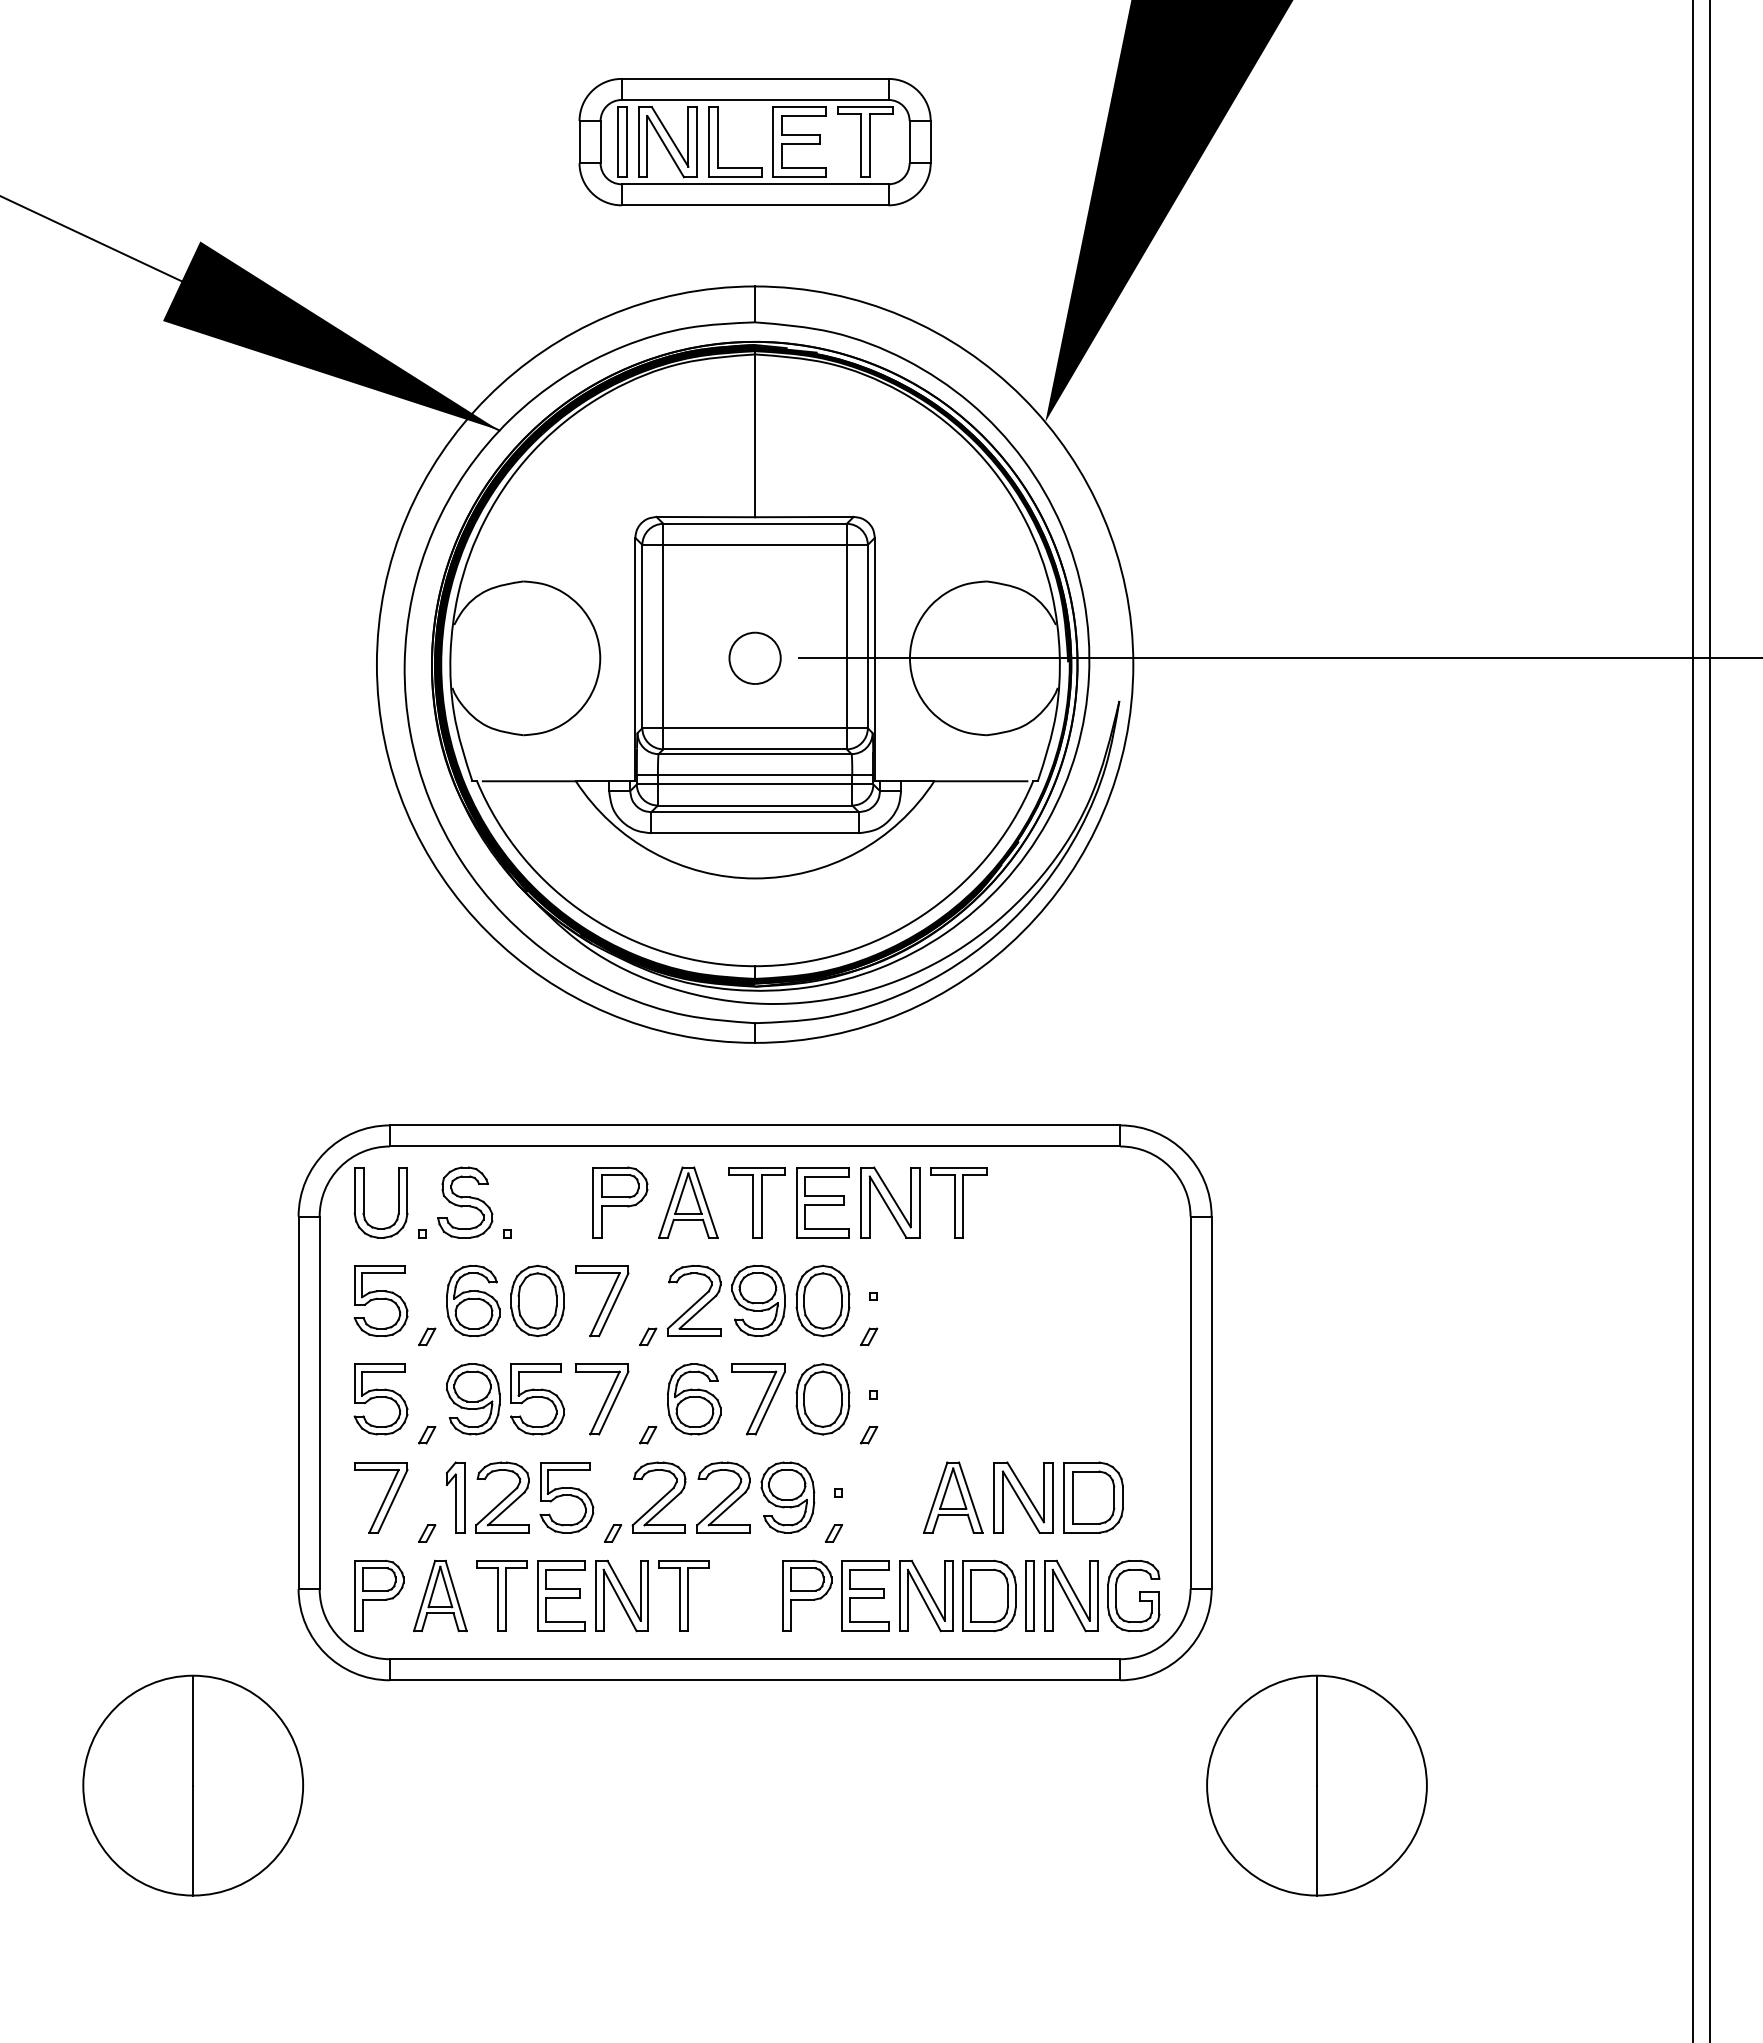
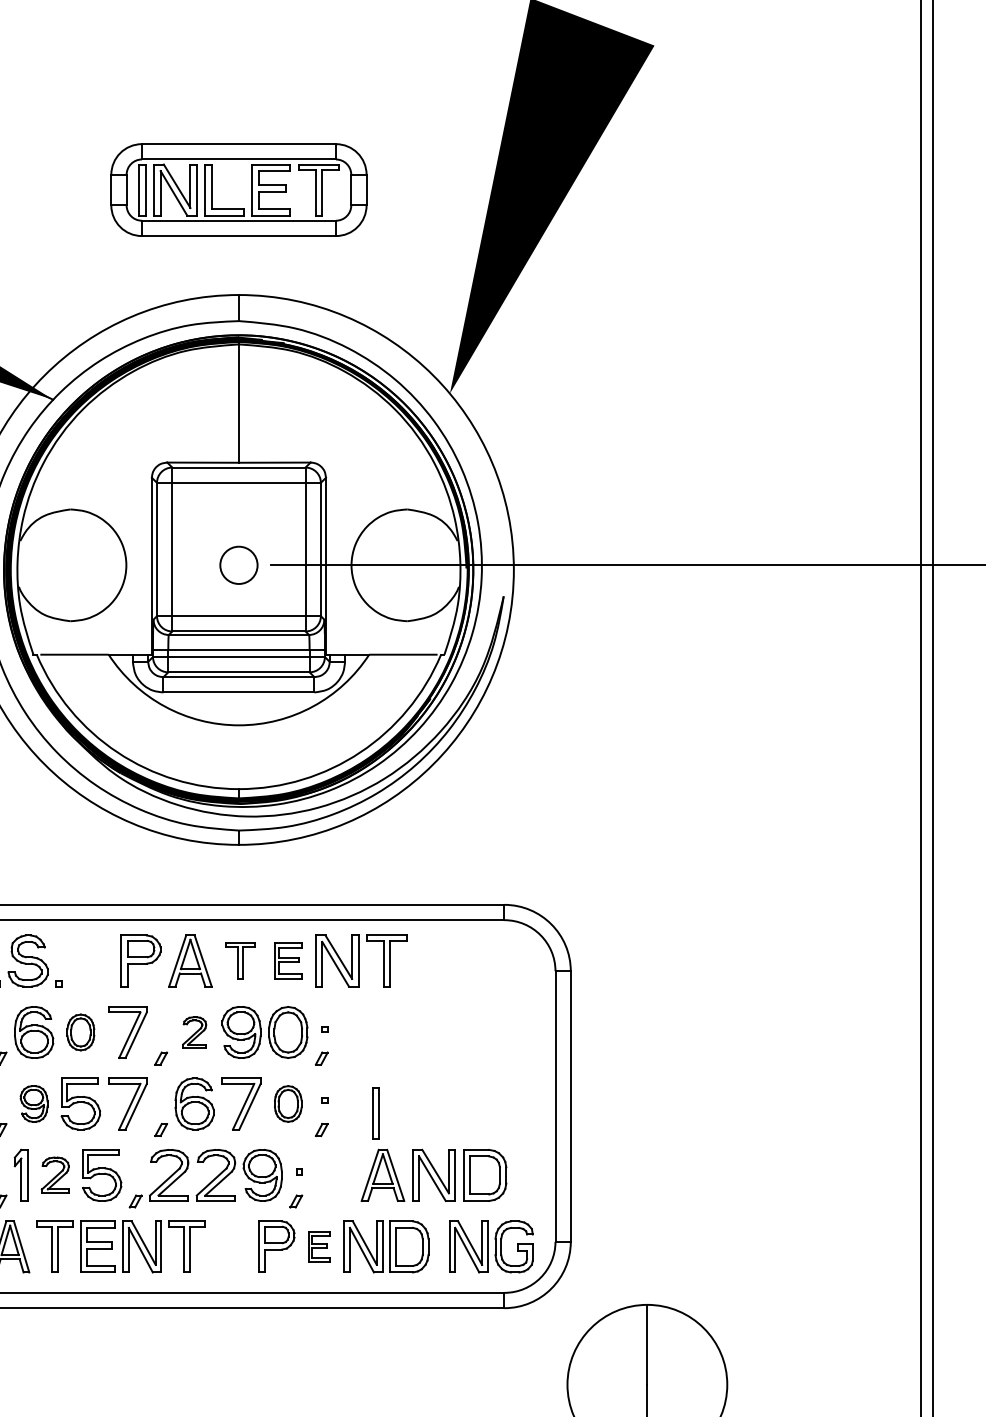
part: (756, 1202) -> (239, 960), size x0.7
part: (822, 1202) -> (287, 960), size x0.7
part: (537, 1300) -> (80, 1032), size x0.7
part: (693, 1300) -> (194, 1032), size x0.6
part: (473, 1399) -> (34, 1104), size x0.7
part: (822, 1399) -> (287, 1104), size x0.7
part: (502, 1497) -> (55, 1175), size x0.7
part: (865, 1595) -> (319, 1246), size x0.6
part: (1029, 1595) -> (375, 1113), moved

